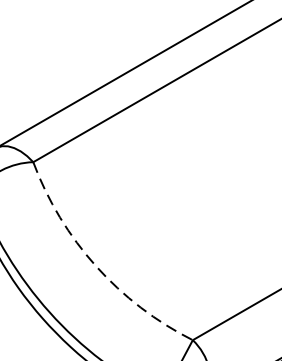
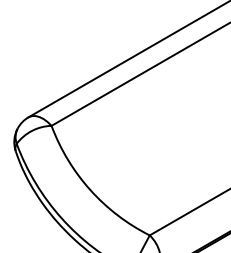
arc: (96, 265) -> (90, 189), dashed -> solid

